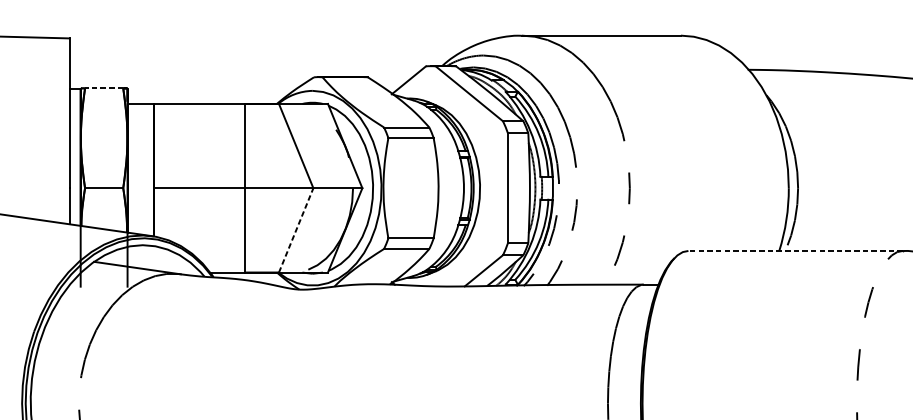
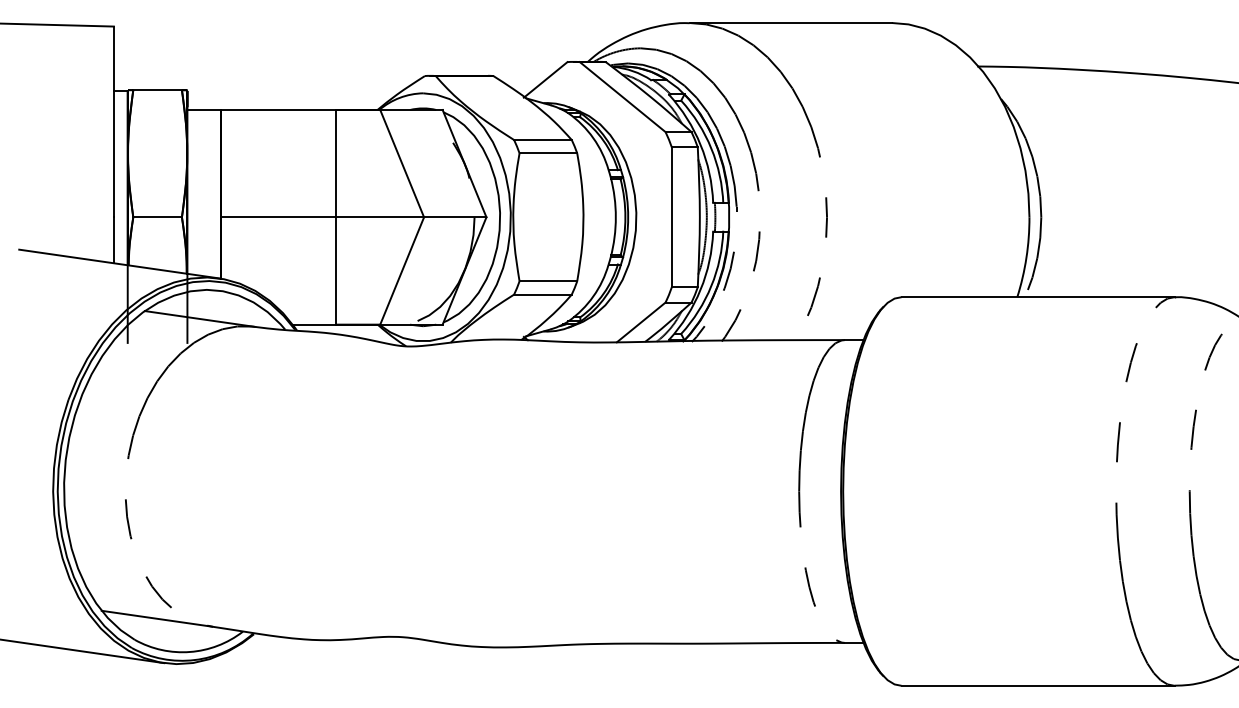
line: (104, 88) -> (157, 90), dashed -> solid
line: (296, 230) -> (402, 270), dashed -> solid
line: (795, 251) -> (1038, 297), dashed -> solid

